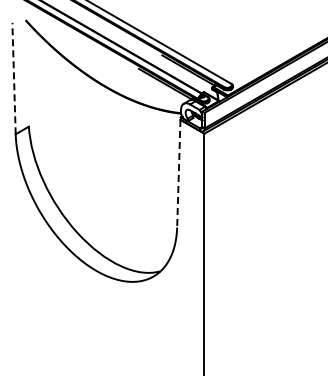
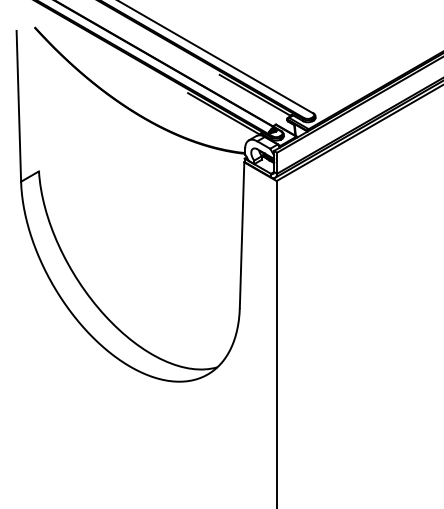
line: (14, 78) -> (19, 106), dashed -> solid
line: (178, 173) -> (241, 234), dashed -> solid

